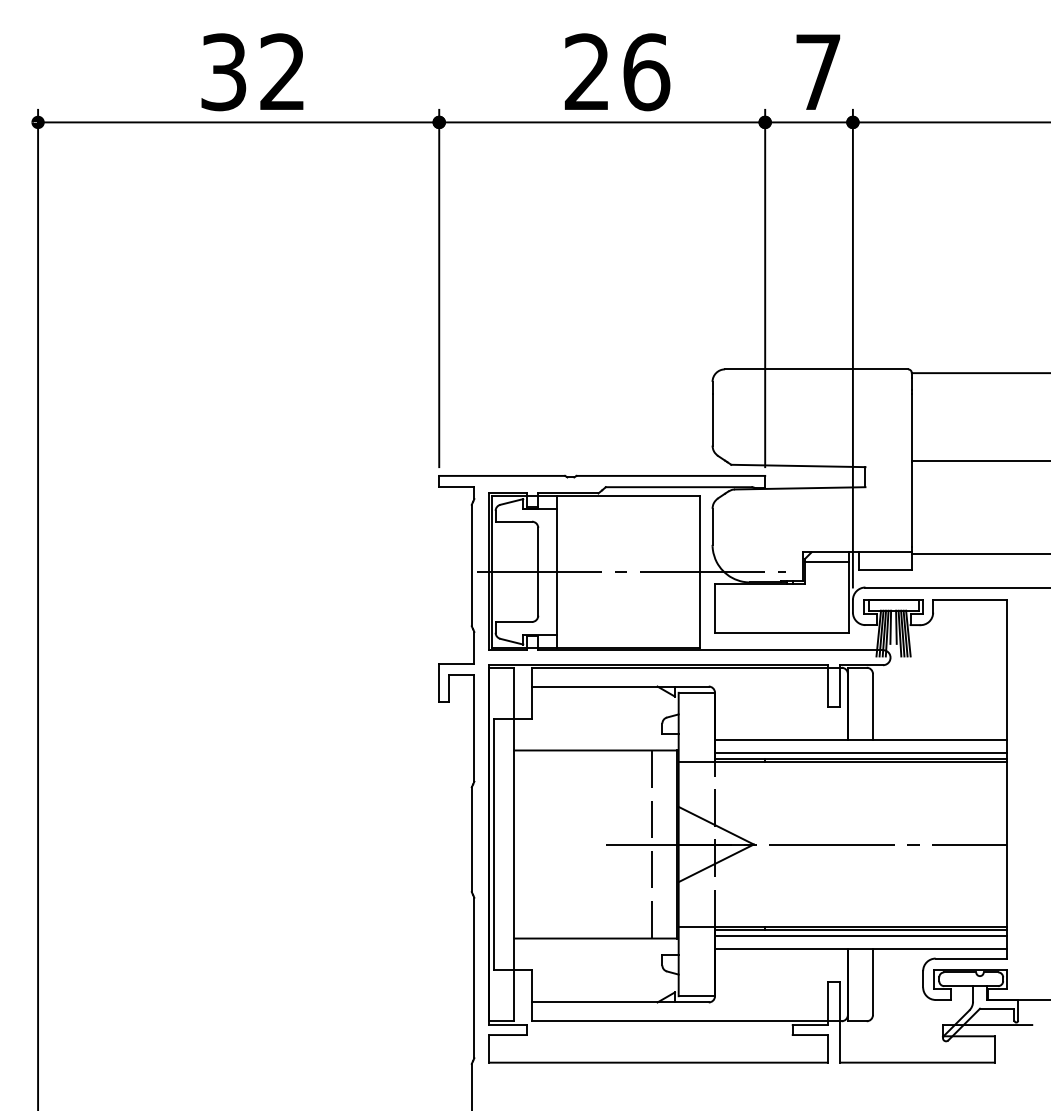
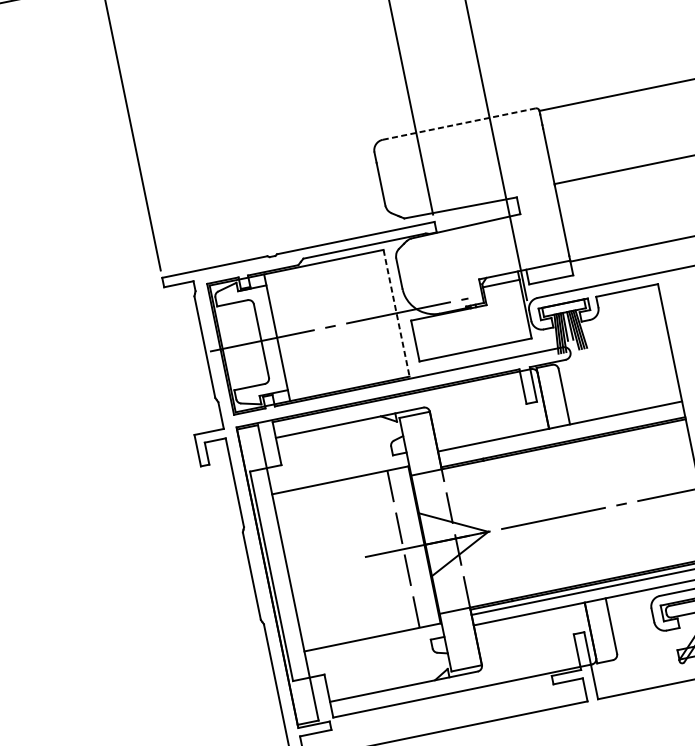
line: (816, 369) -> (459, 124), solid -> dashed
line: (699, 571) -> (396, 313), solid -> dashed
line: (861, 752) -> (562, 436), removed

